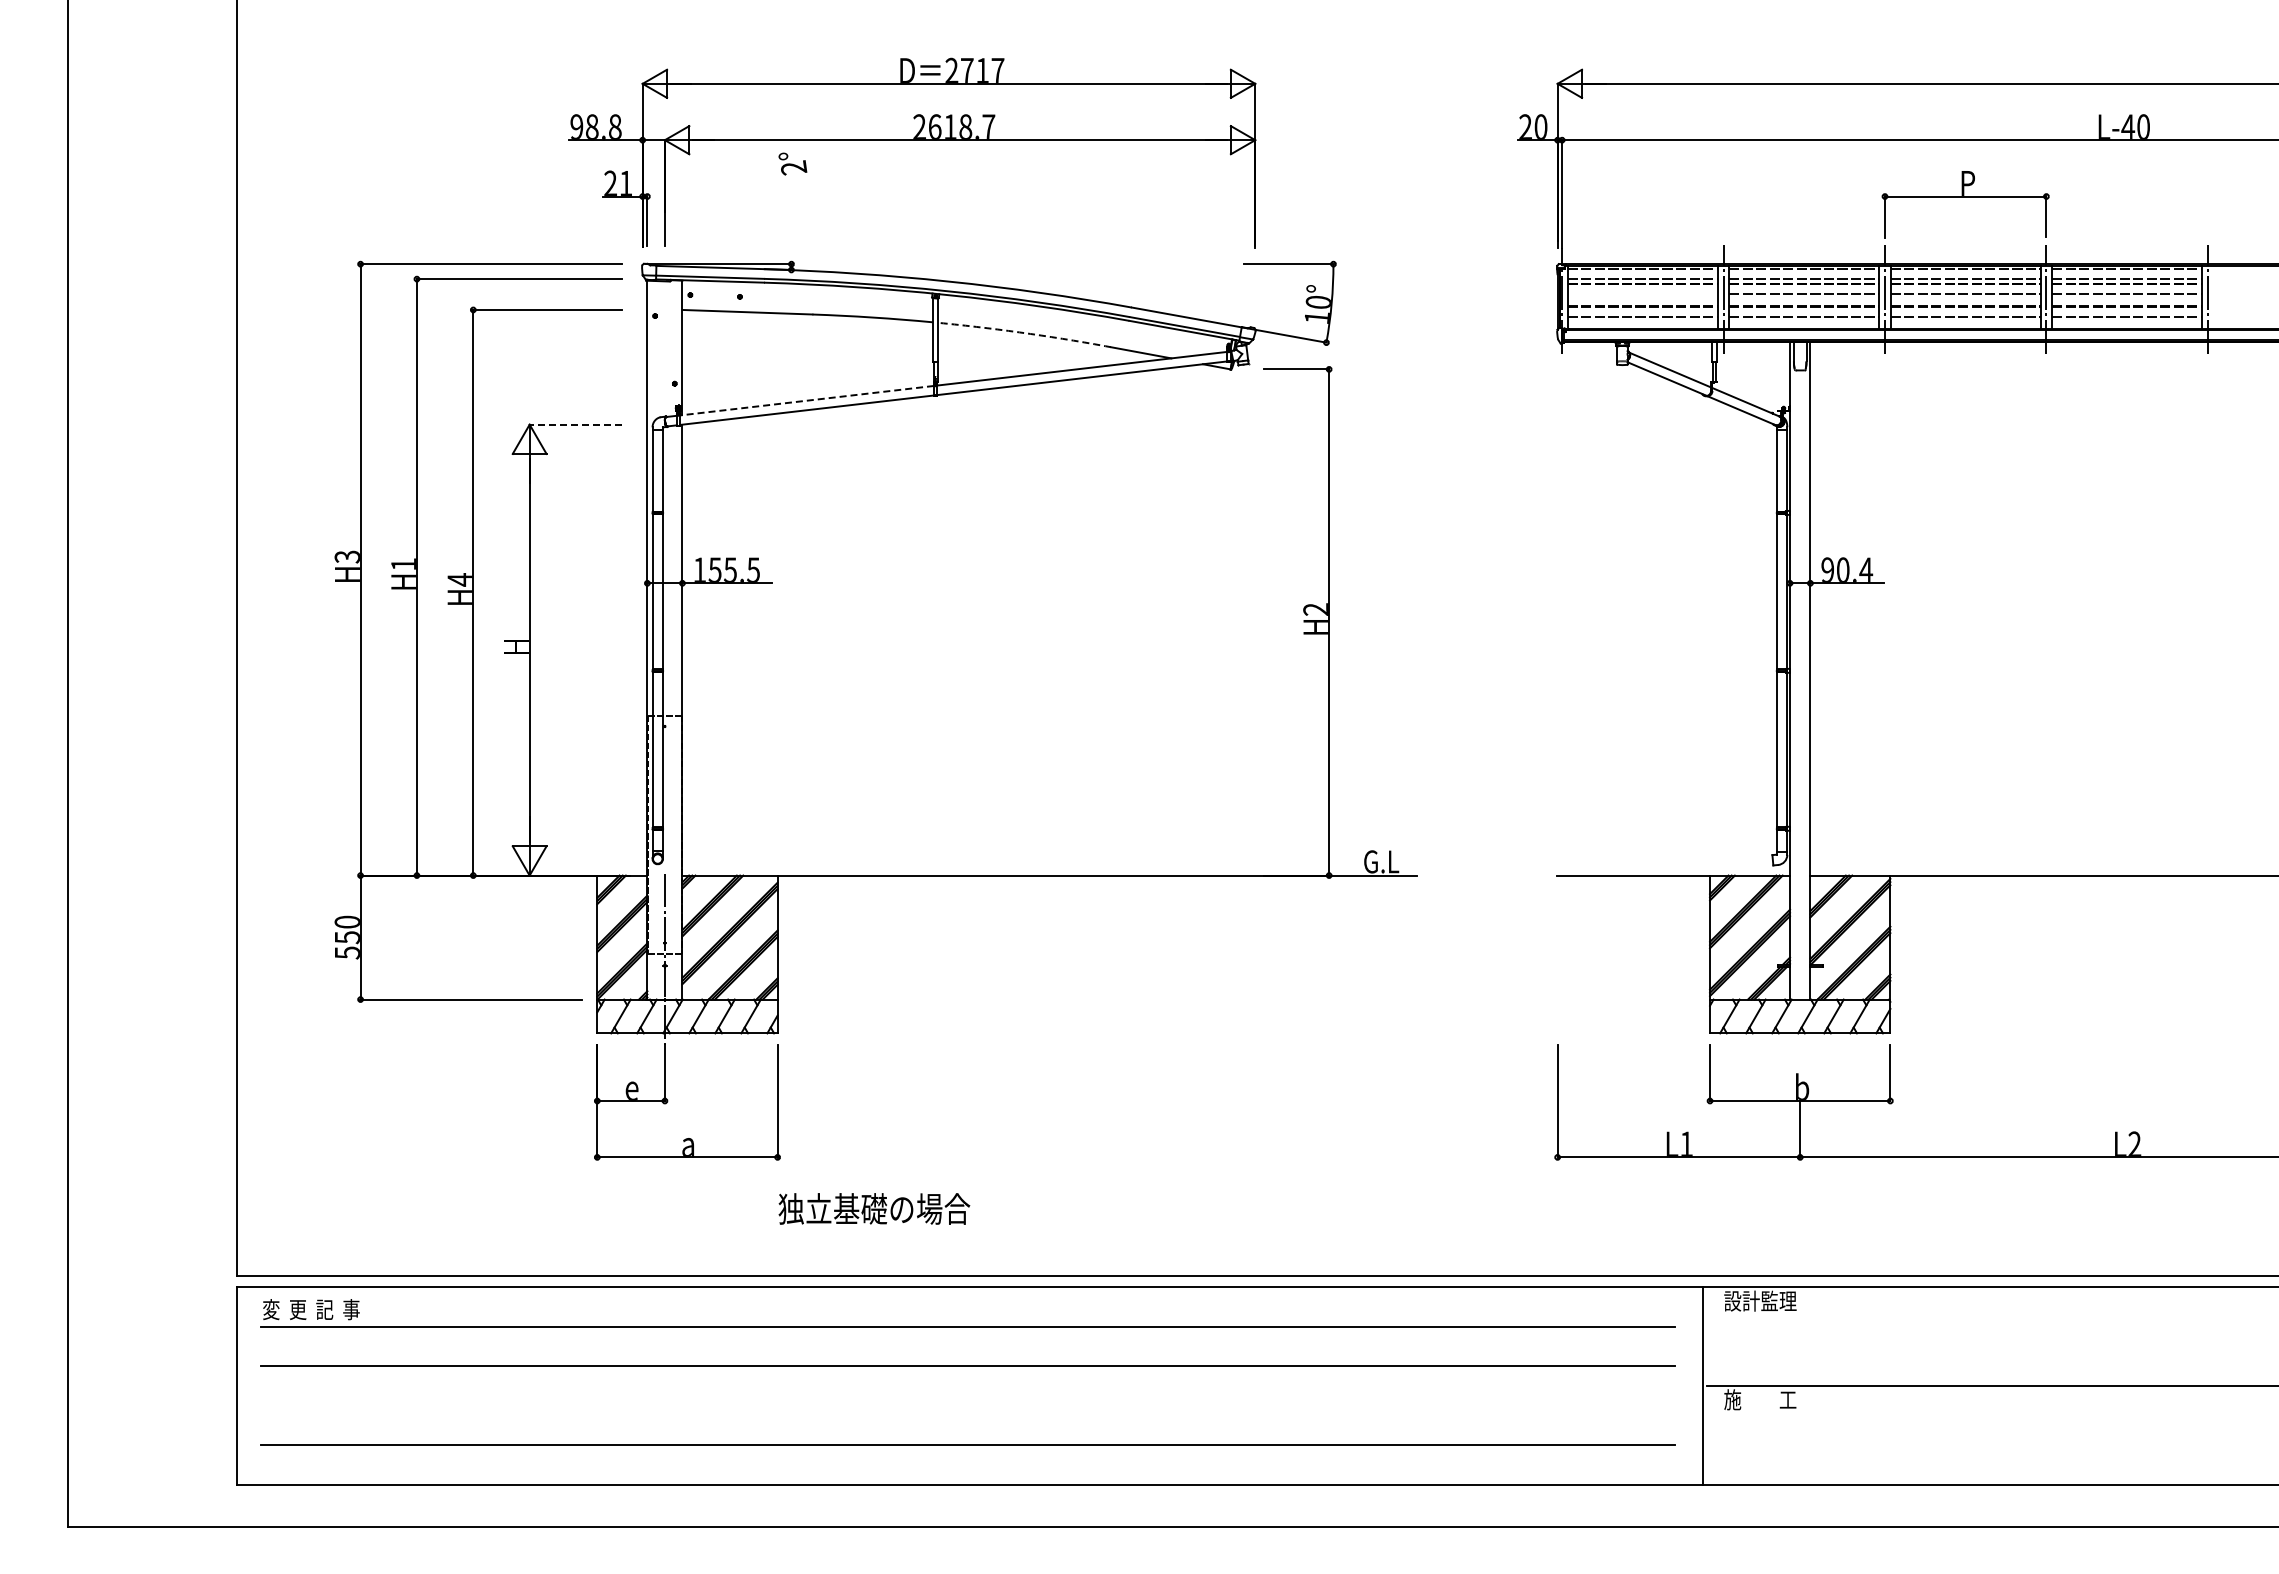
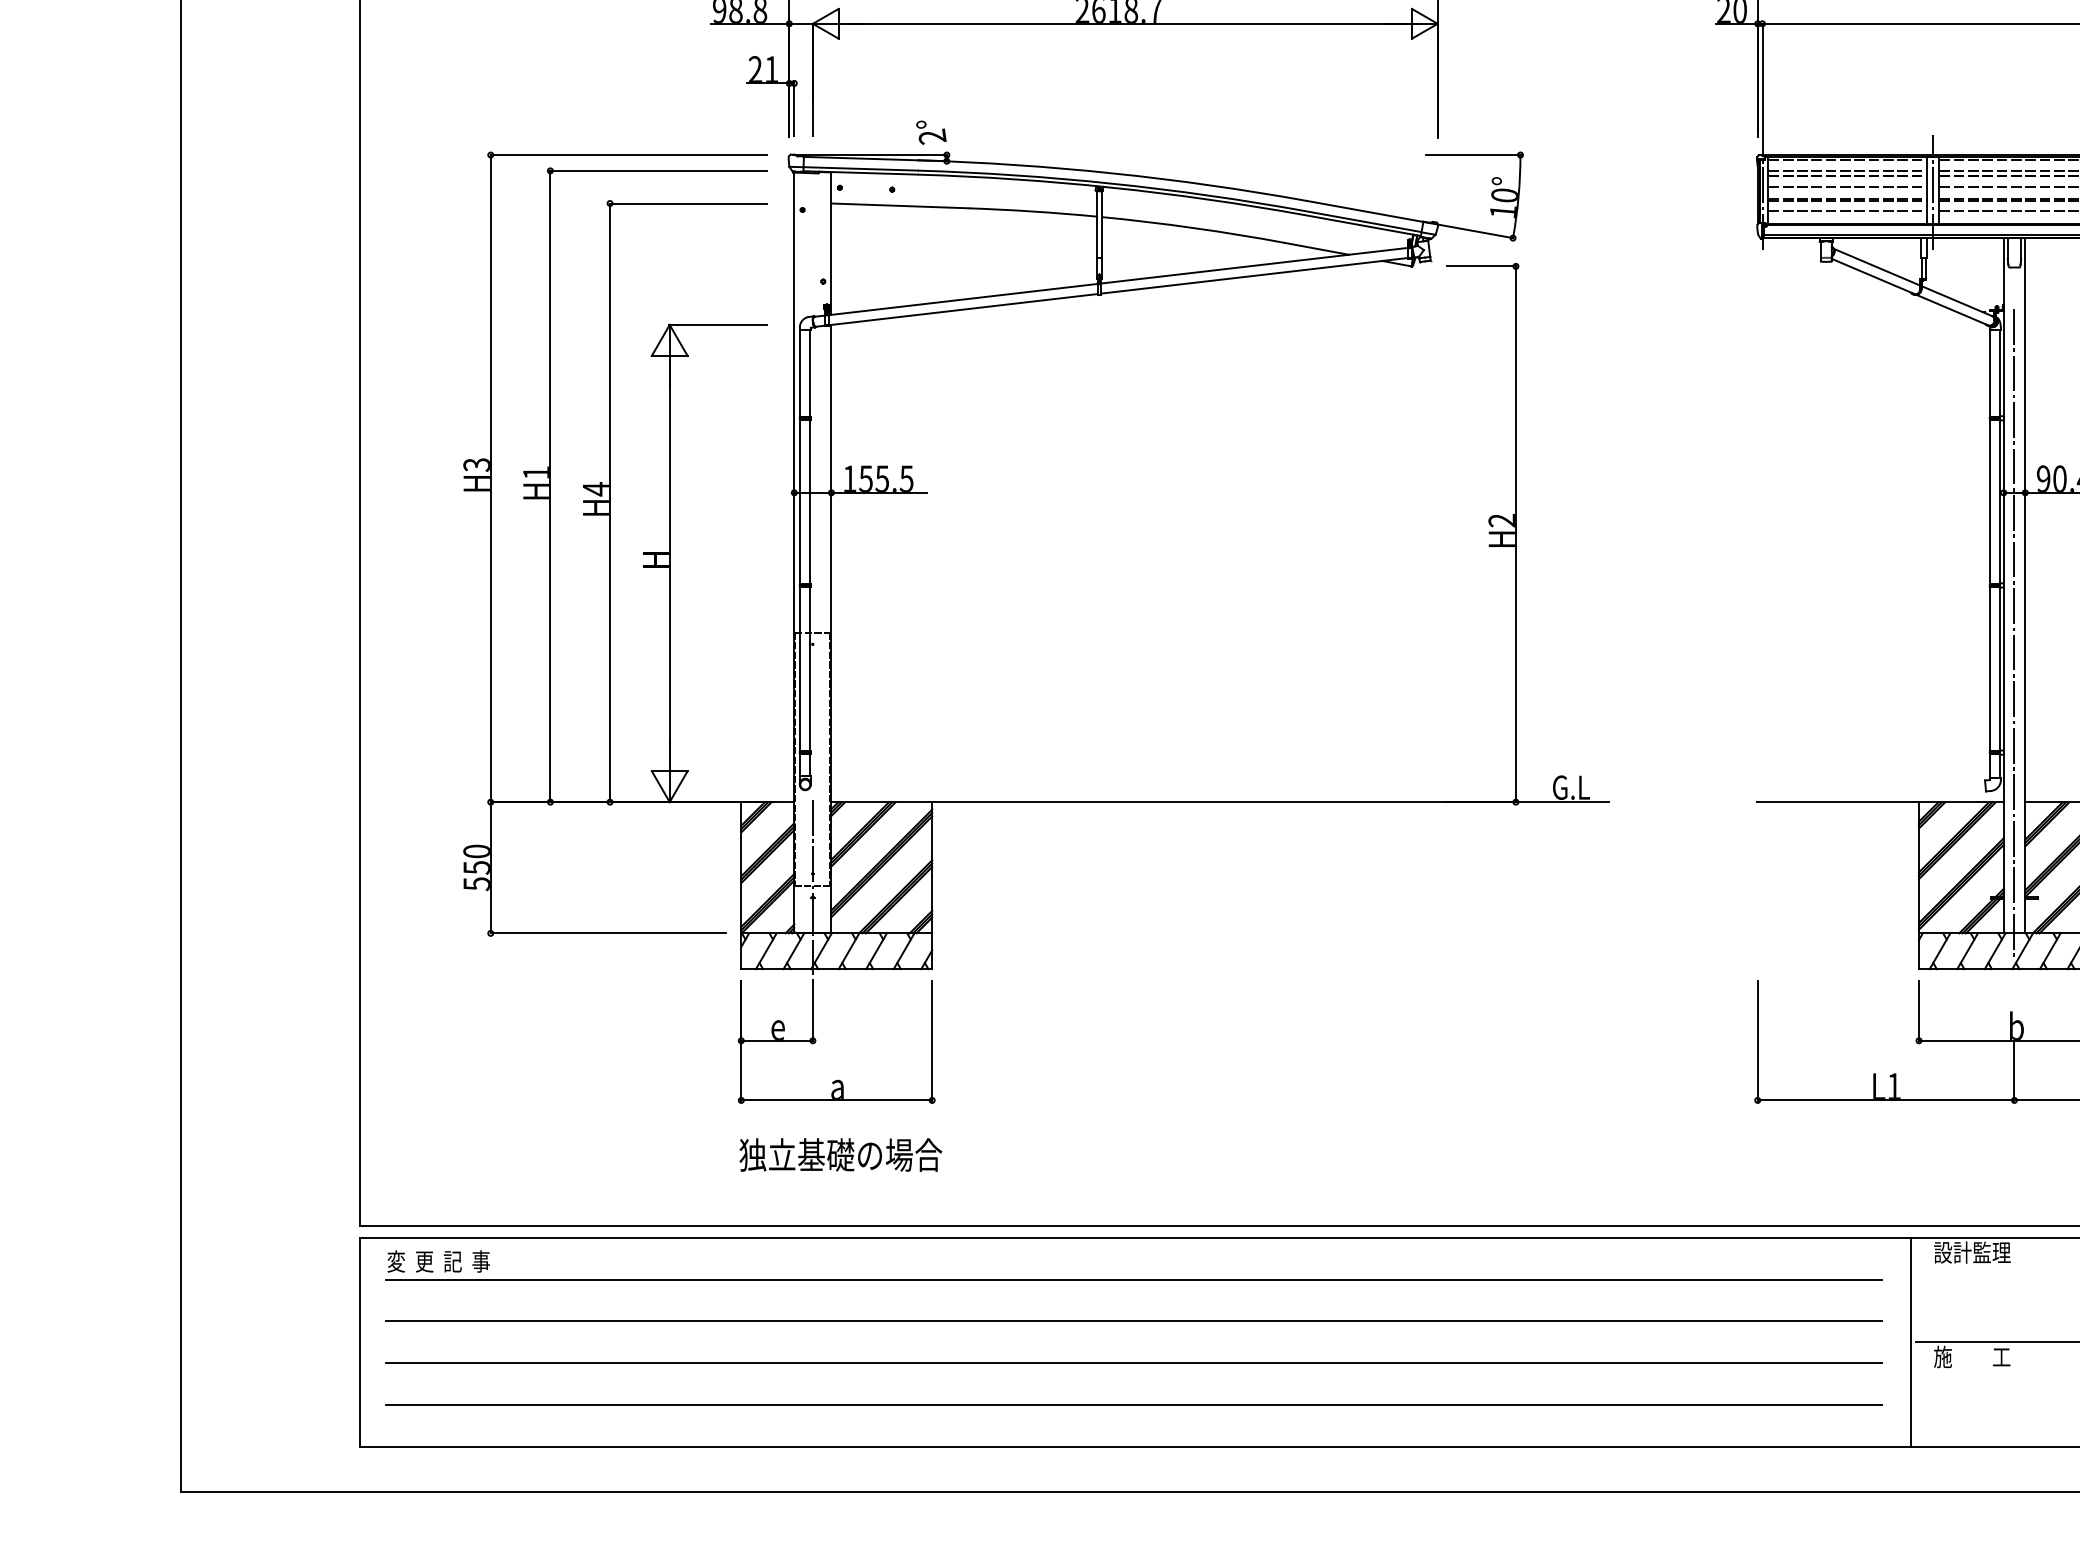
text: (792, 163) -> (930, 132), moved
line: (1642, 293) -> (1847, 186), added
arc: (1024, 333) -> (1193, 228), dashed -> solid
line: (807, 400) -> (963, 299), dashed -> solid
line: (575, 424) -> (718, 324), dashed -> solid
line: (1800, 715) -> (2014, 632), added
text: (874, 1208) -> (841, 1154), moved
line: (967, 1405) -> (1133, 1363), added

